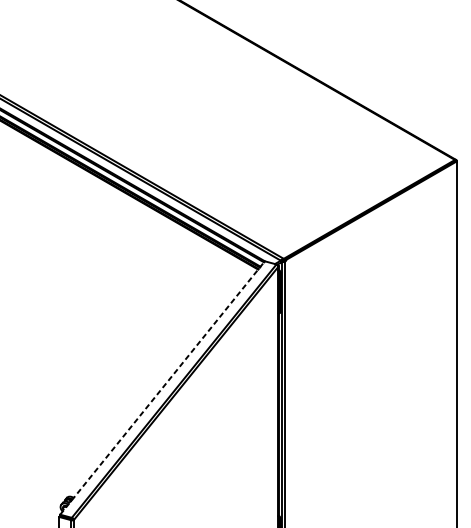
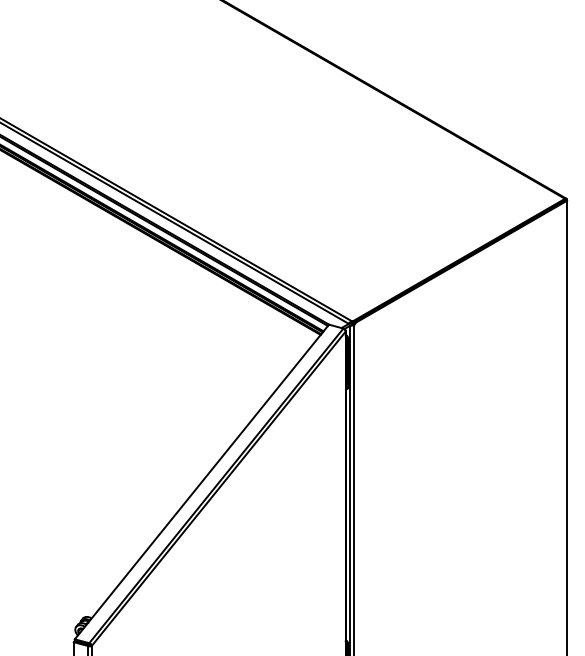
line: (163, 387) -> (202, 481), dashed -> solid

